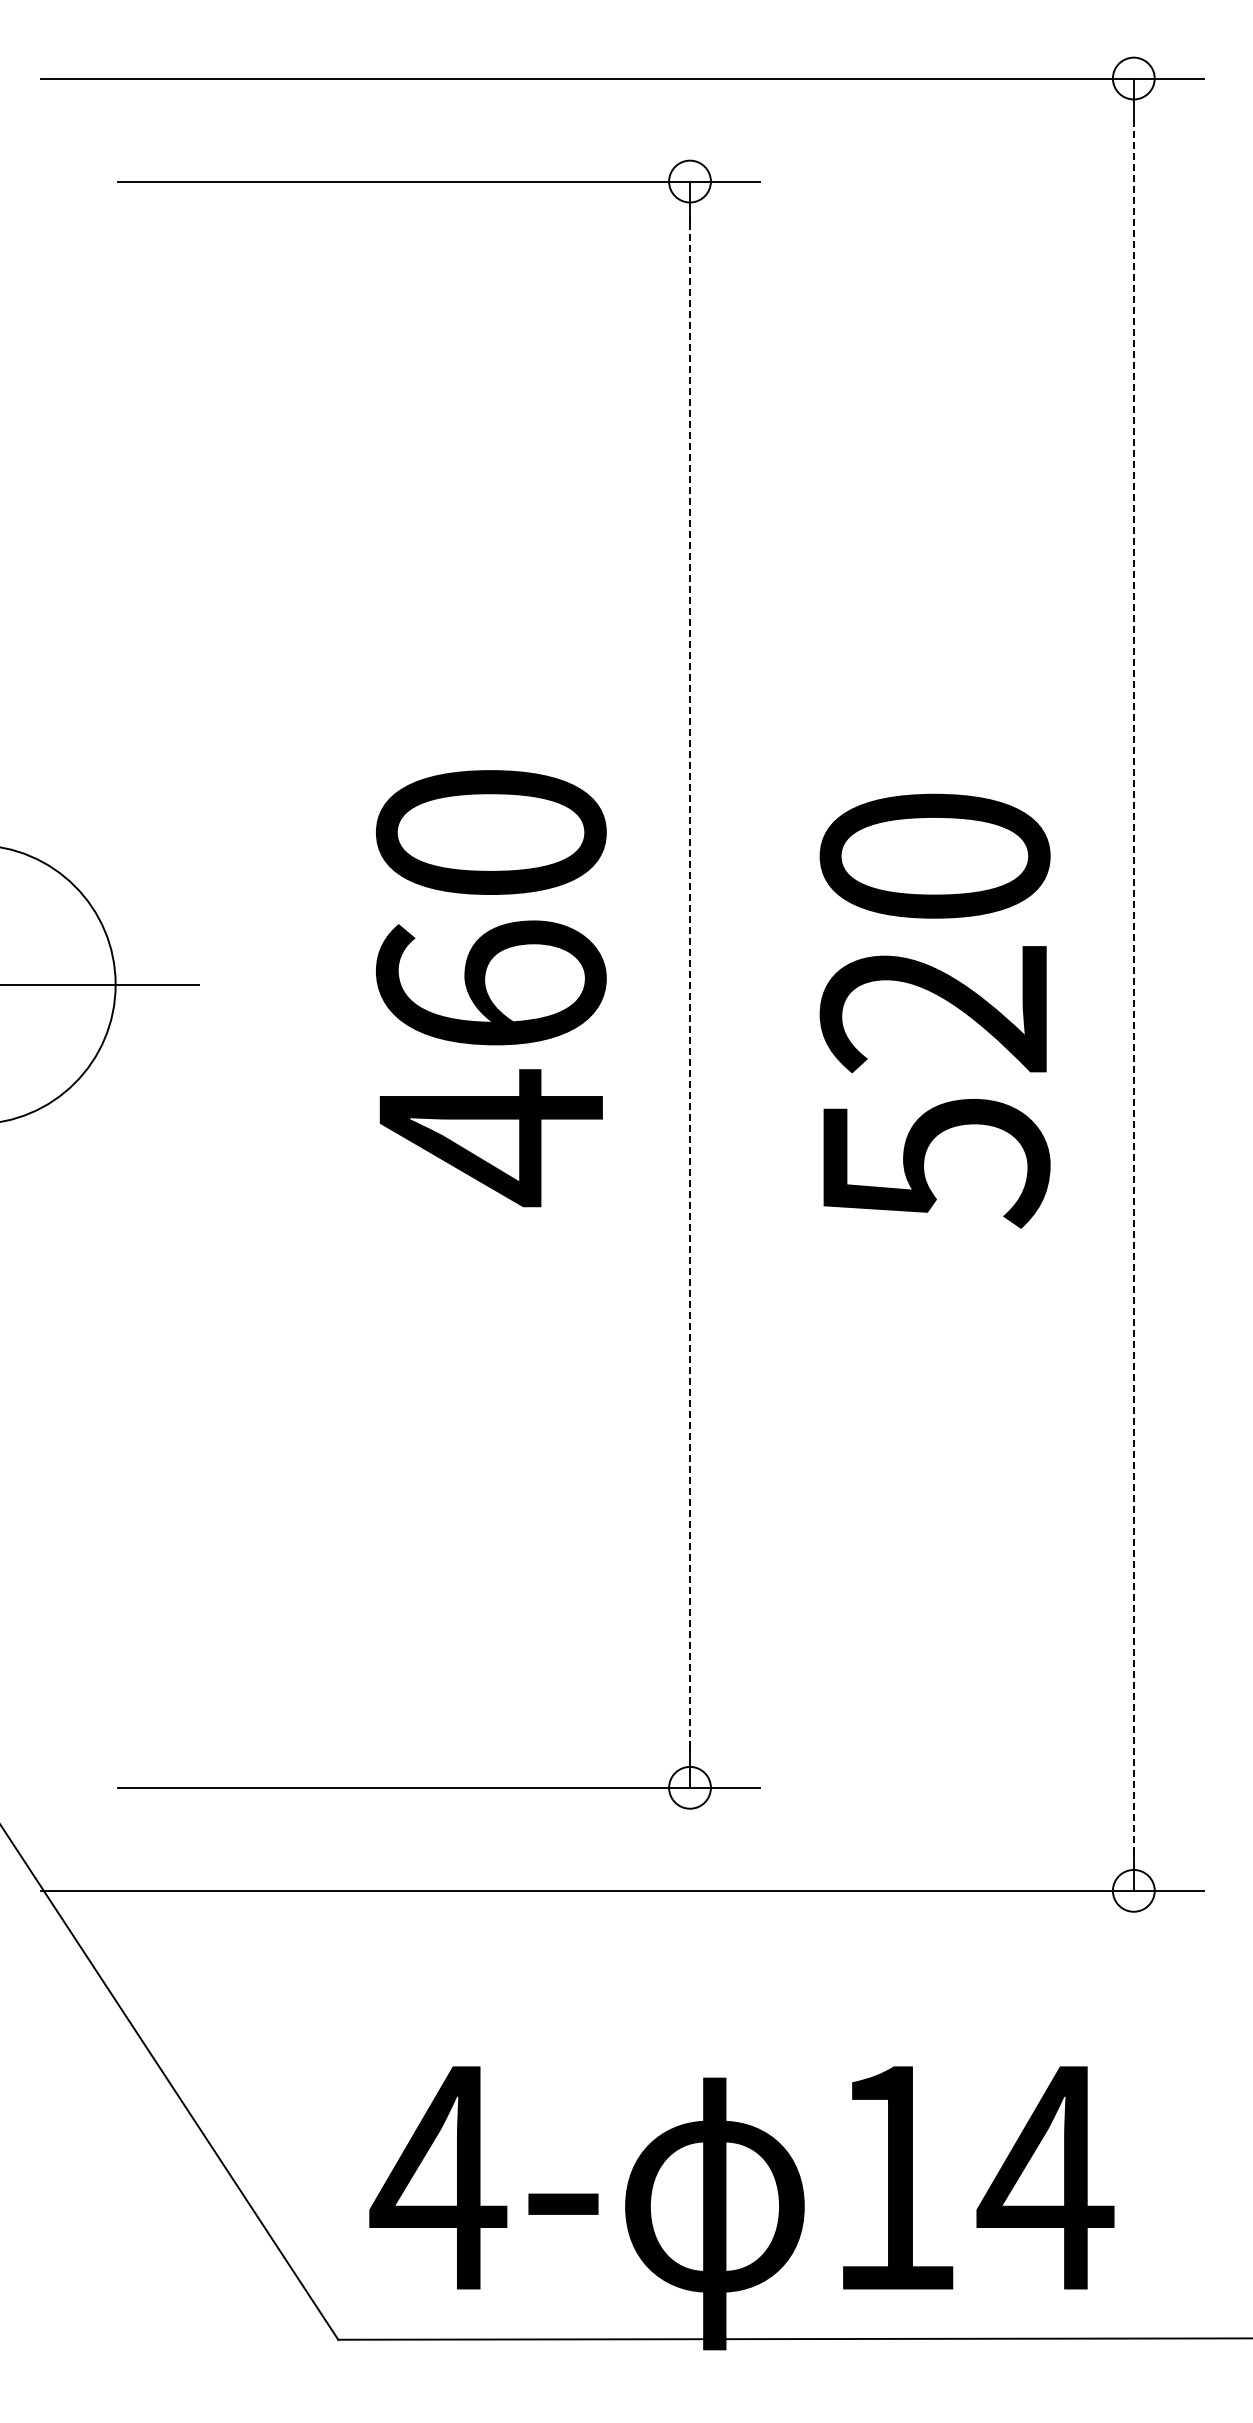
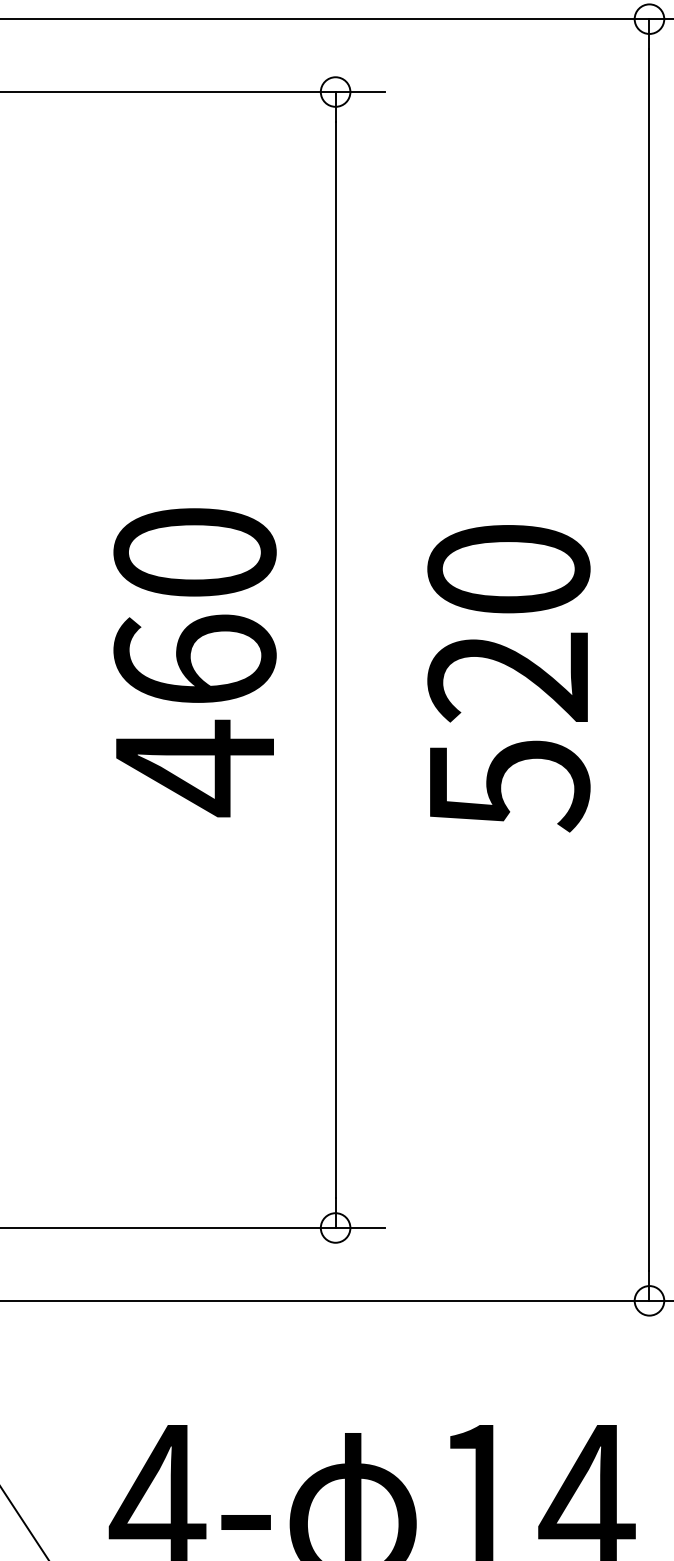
line: (690, 985) -> (335, 660), dashed -> solid
line: (1133, 985) -> (649, 660), dashed -> solid

